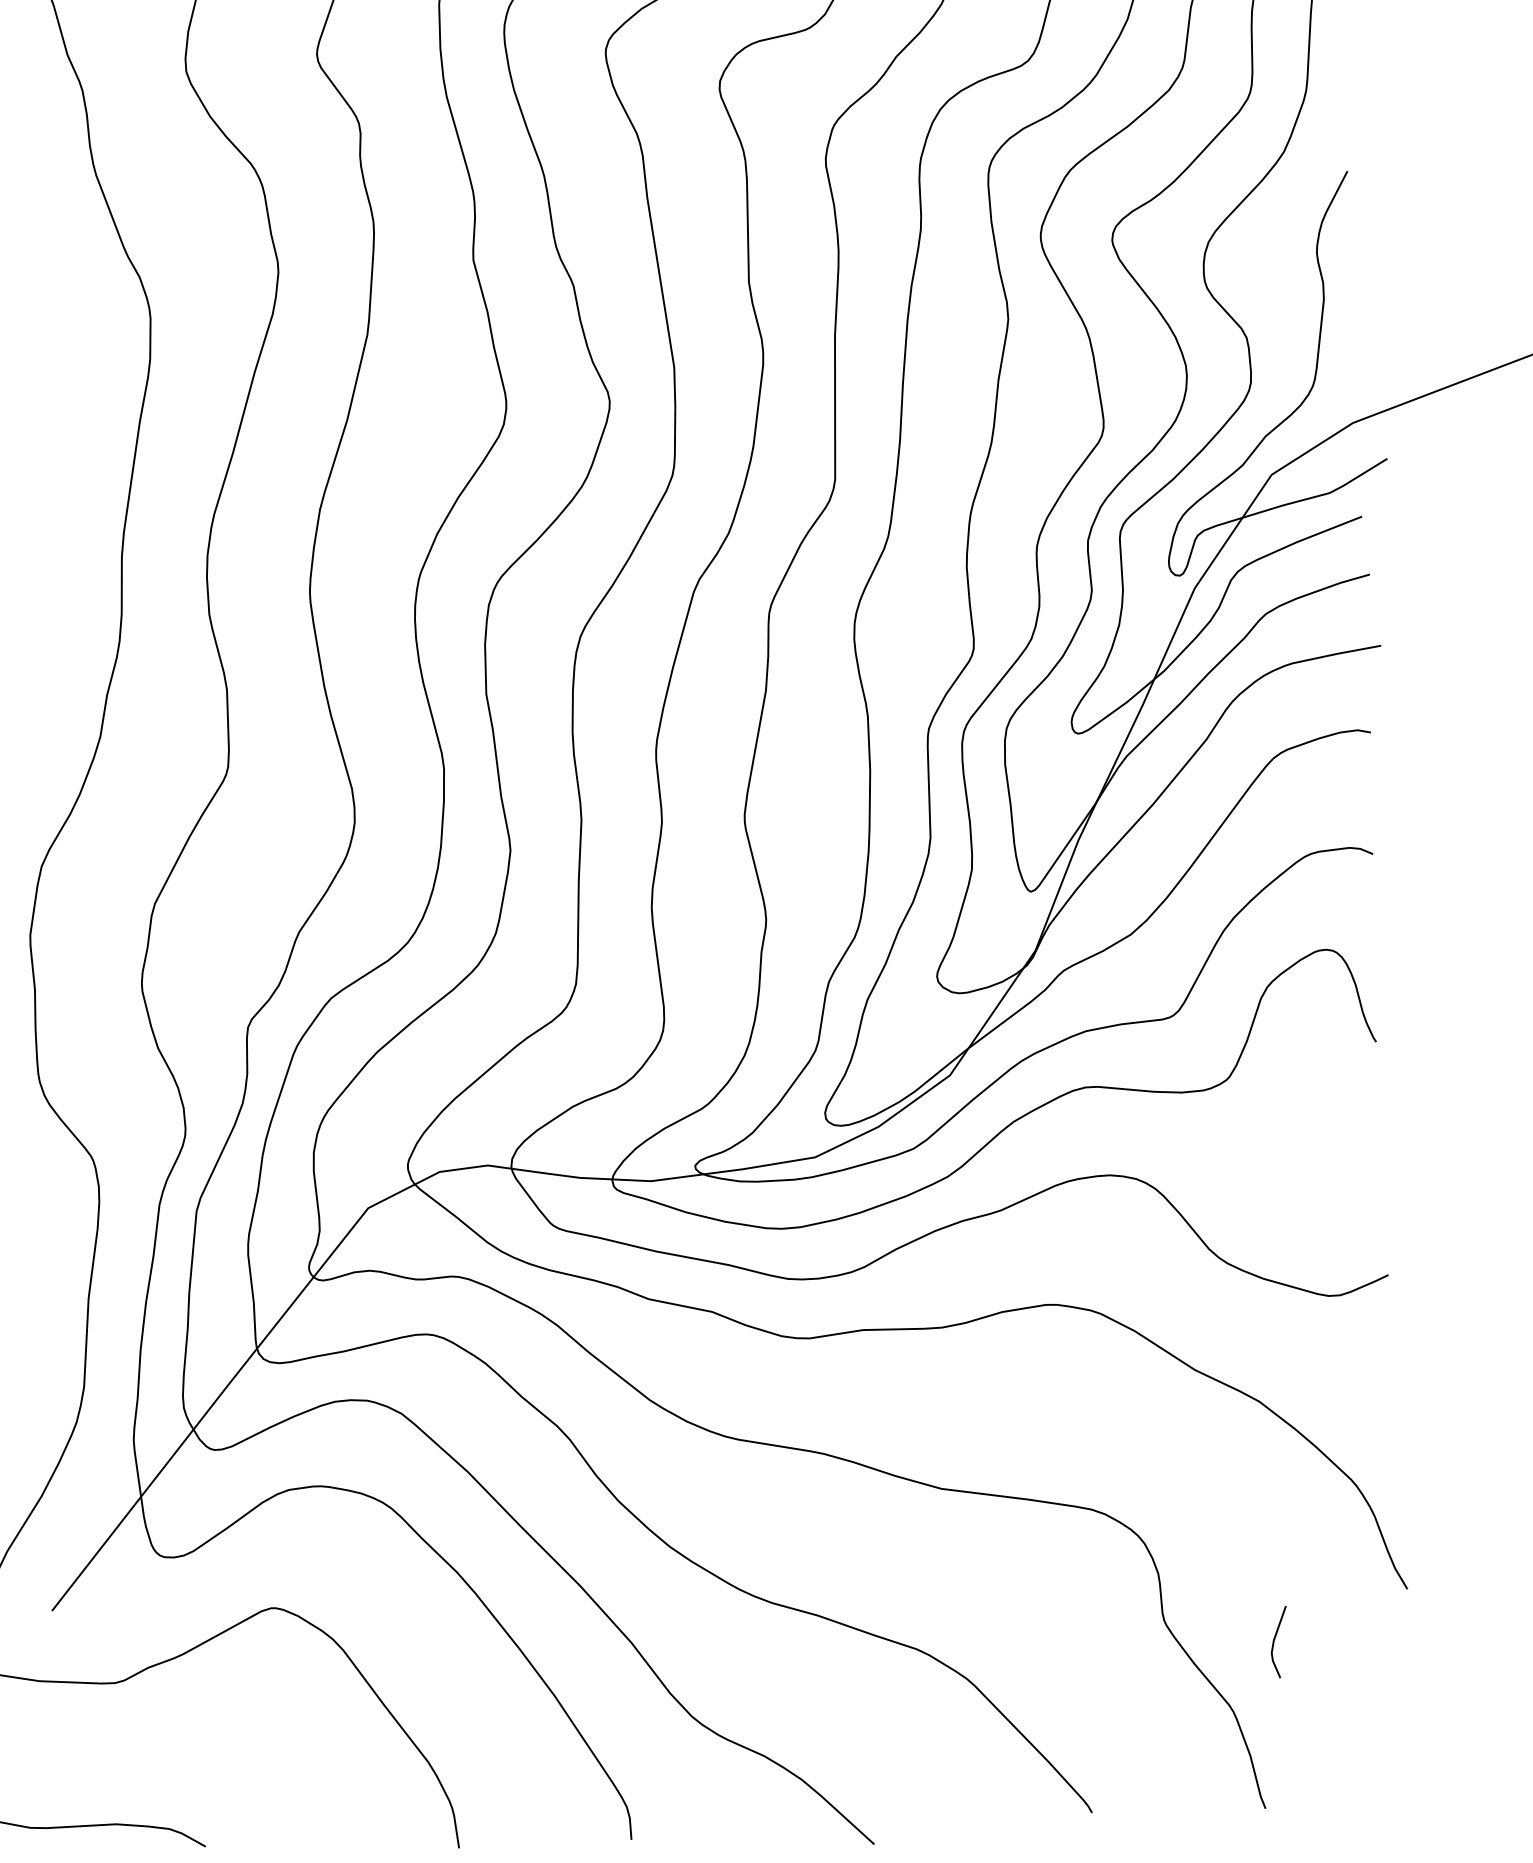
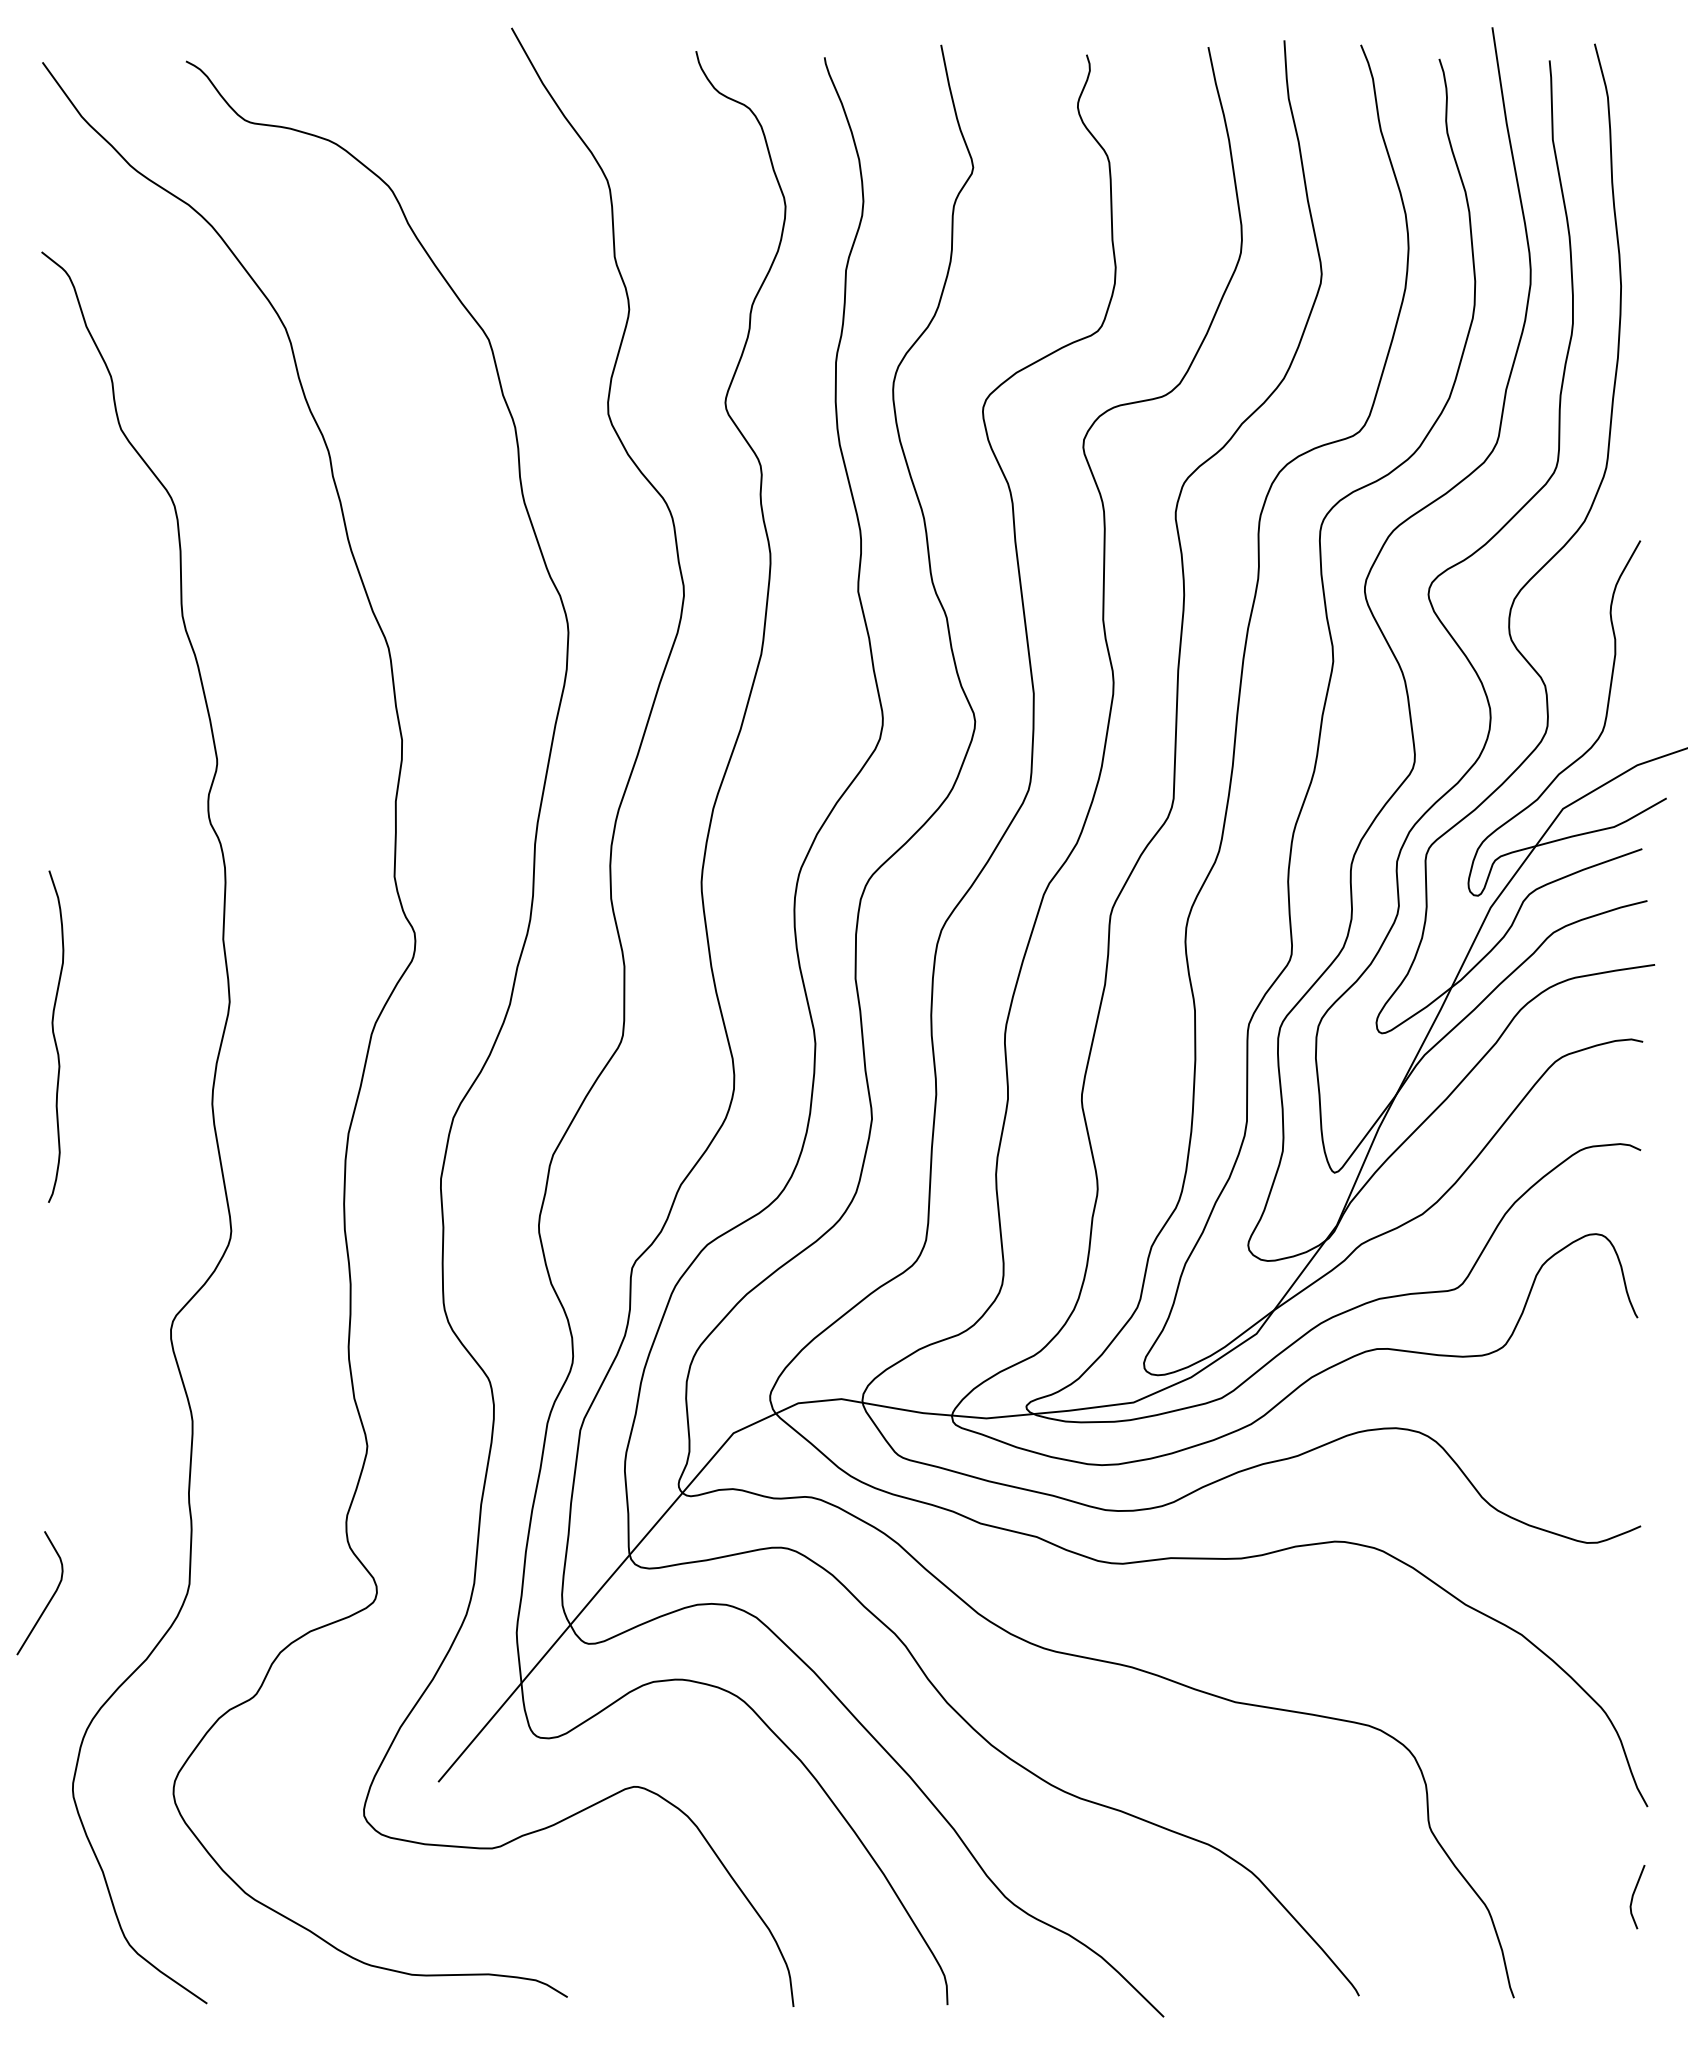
line: (1274, 1642) -> (1633, 1897), moved

